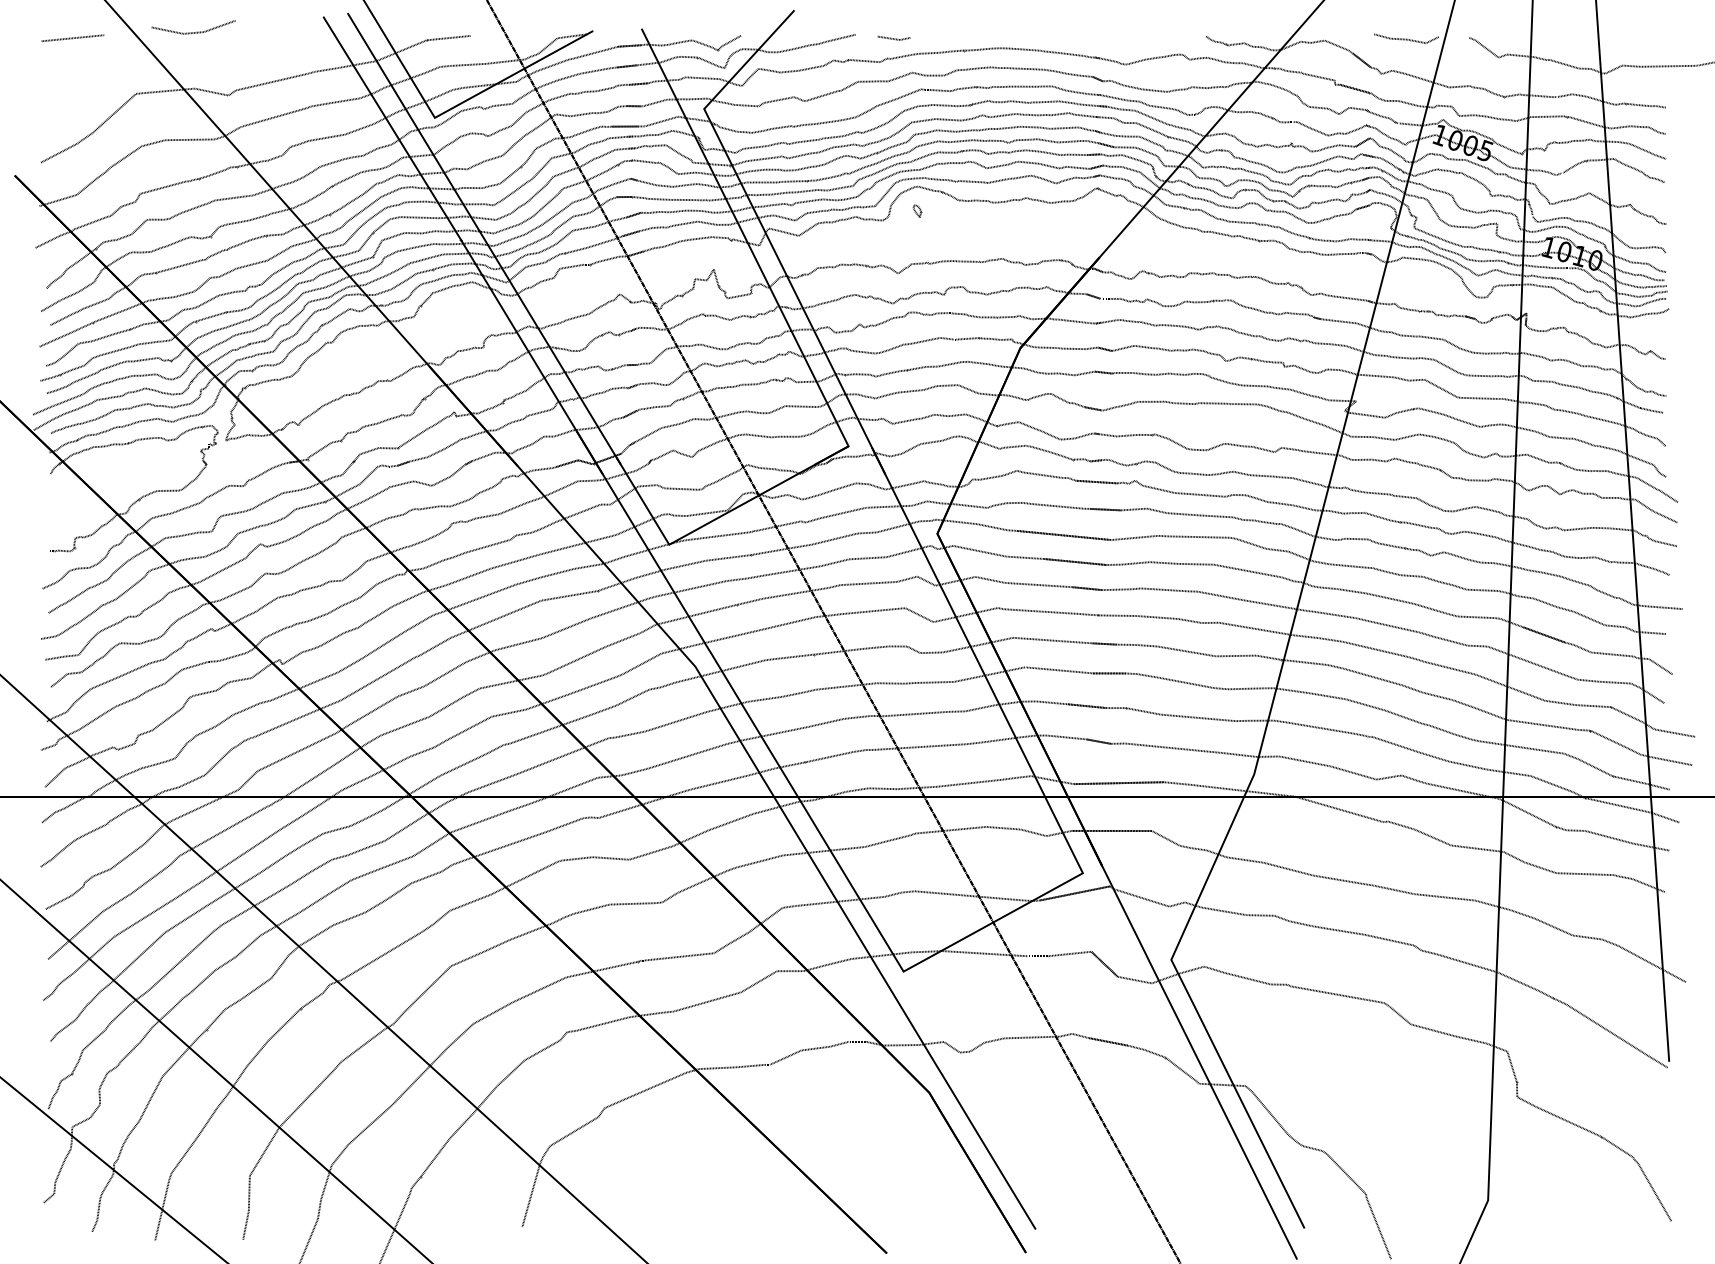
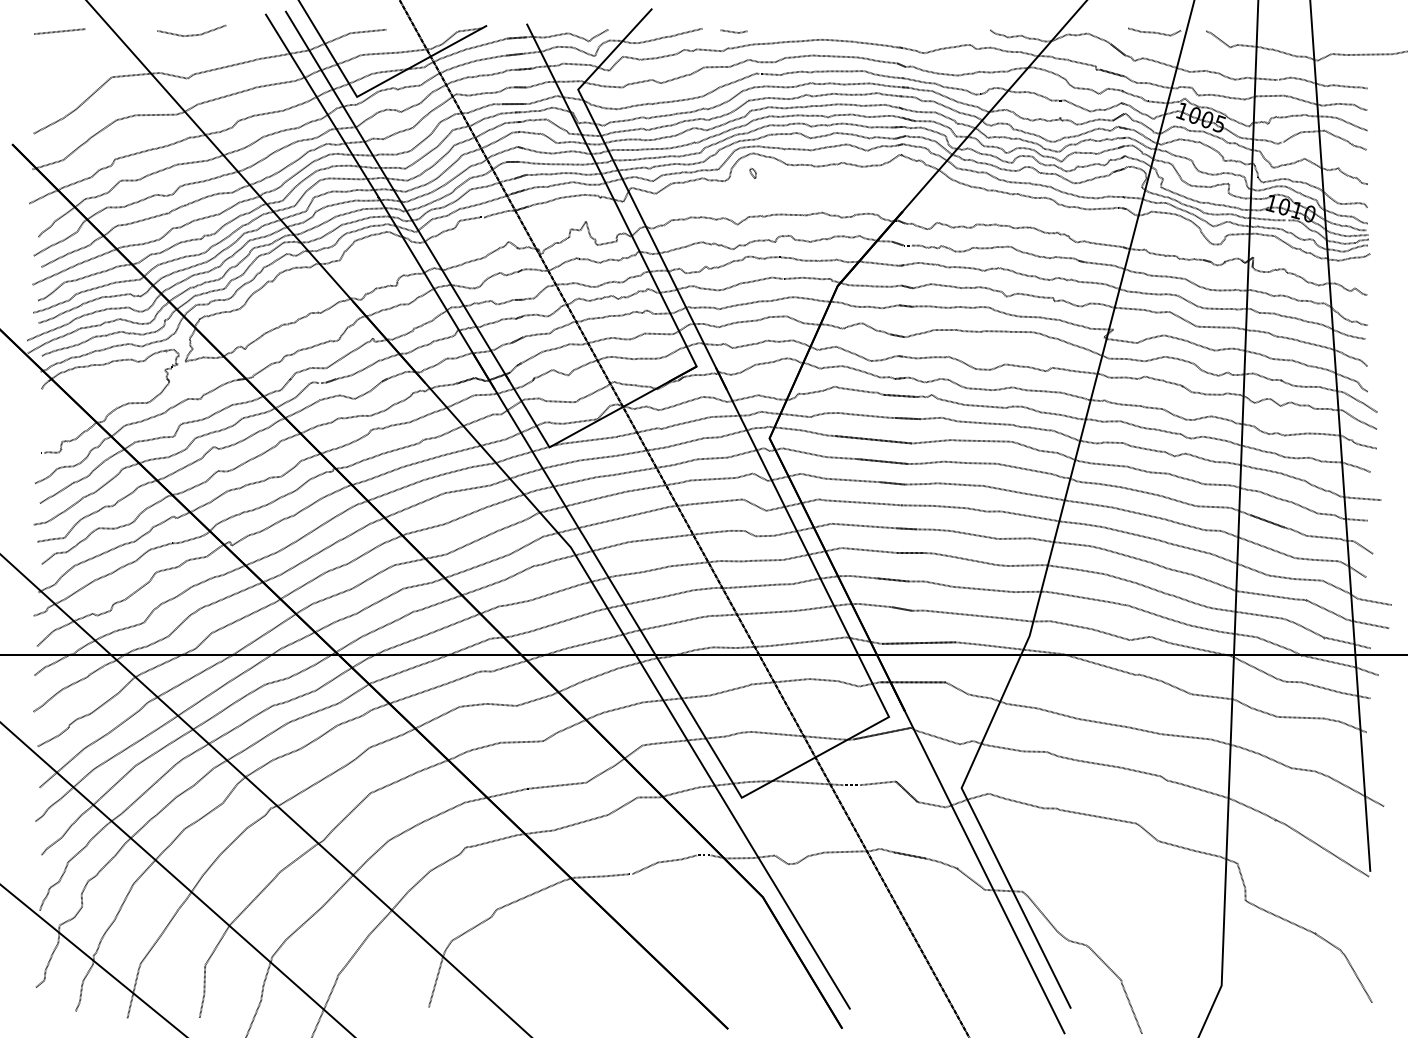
line: (193, 32) -> (191, 35), moved

